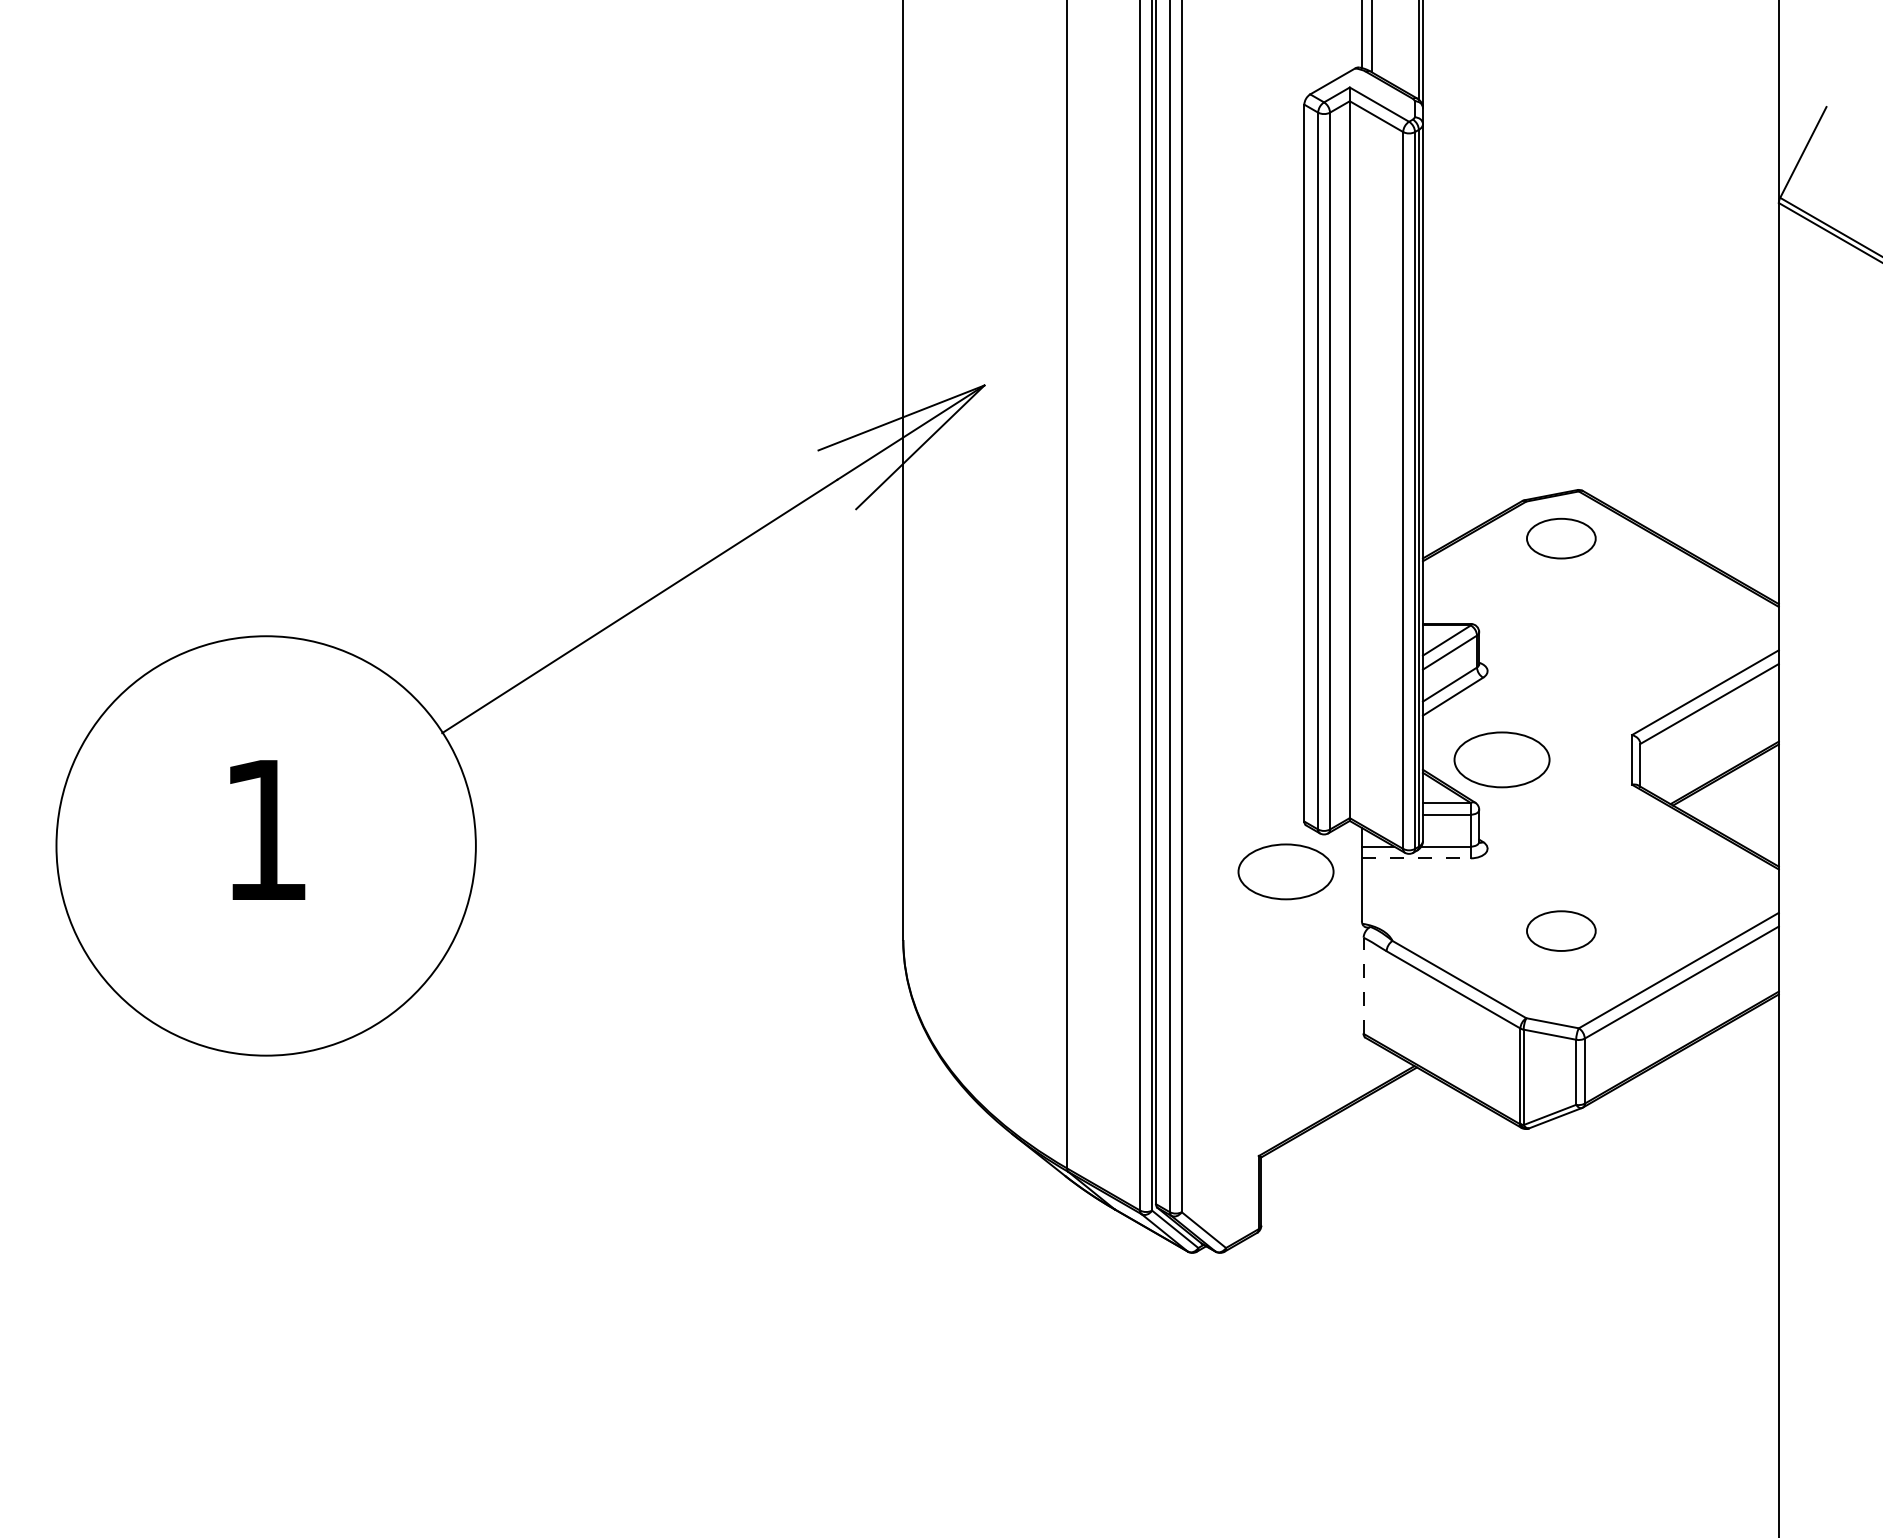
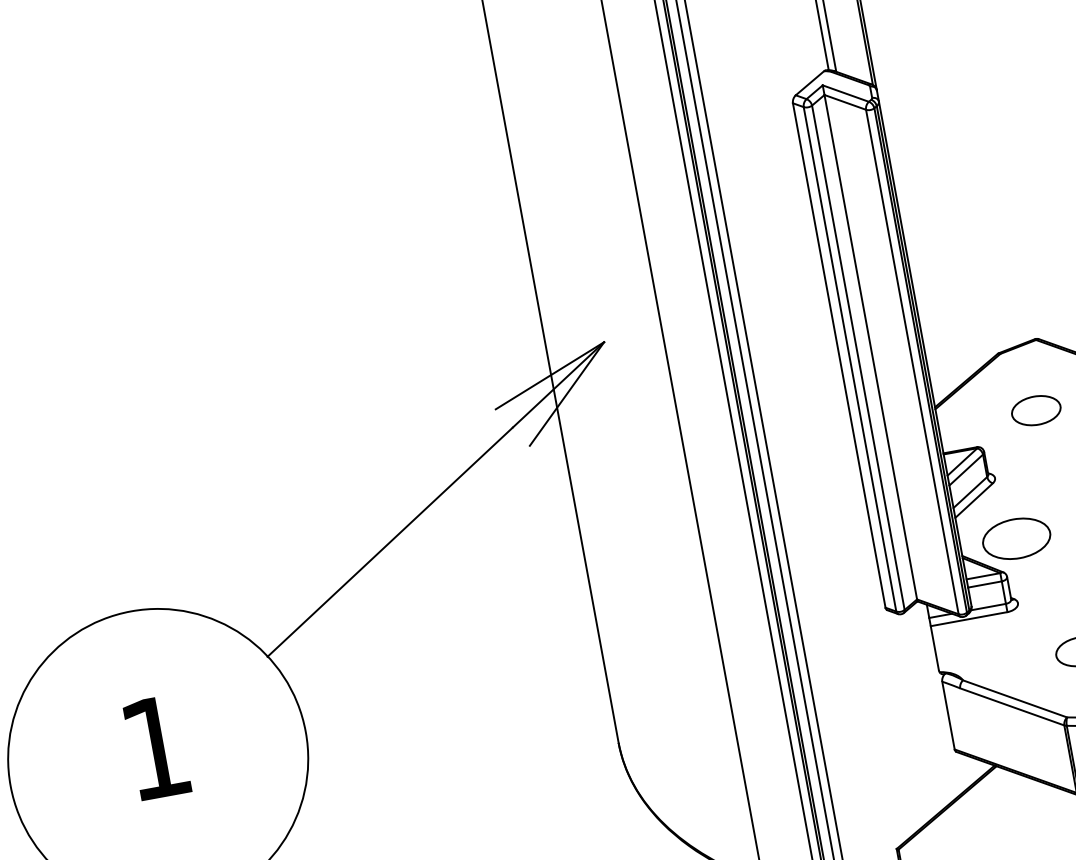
part: (1561, 538) -> (1036, 410), moved
line: (1416, 858) -> (969, 619), dashed -> solid
part: (1285, 871) -> (878, 645), removed
line: (1363, 985) -> (948, 715), dashed -> solid

